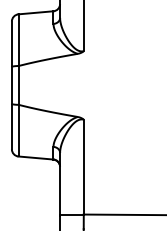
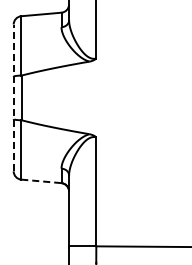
line: (11, 85) -> (13, 97), solid -> dashed
line: (36, 158) -> (41, 181), solid -> dashed

